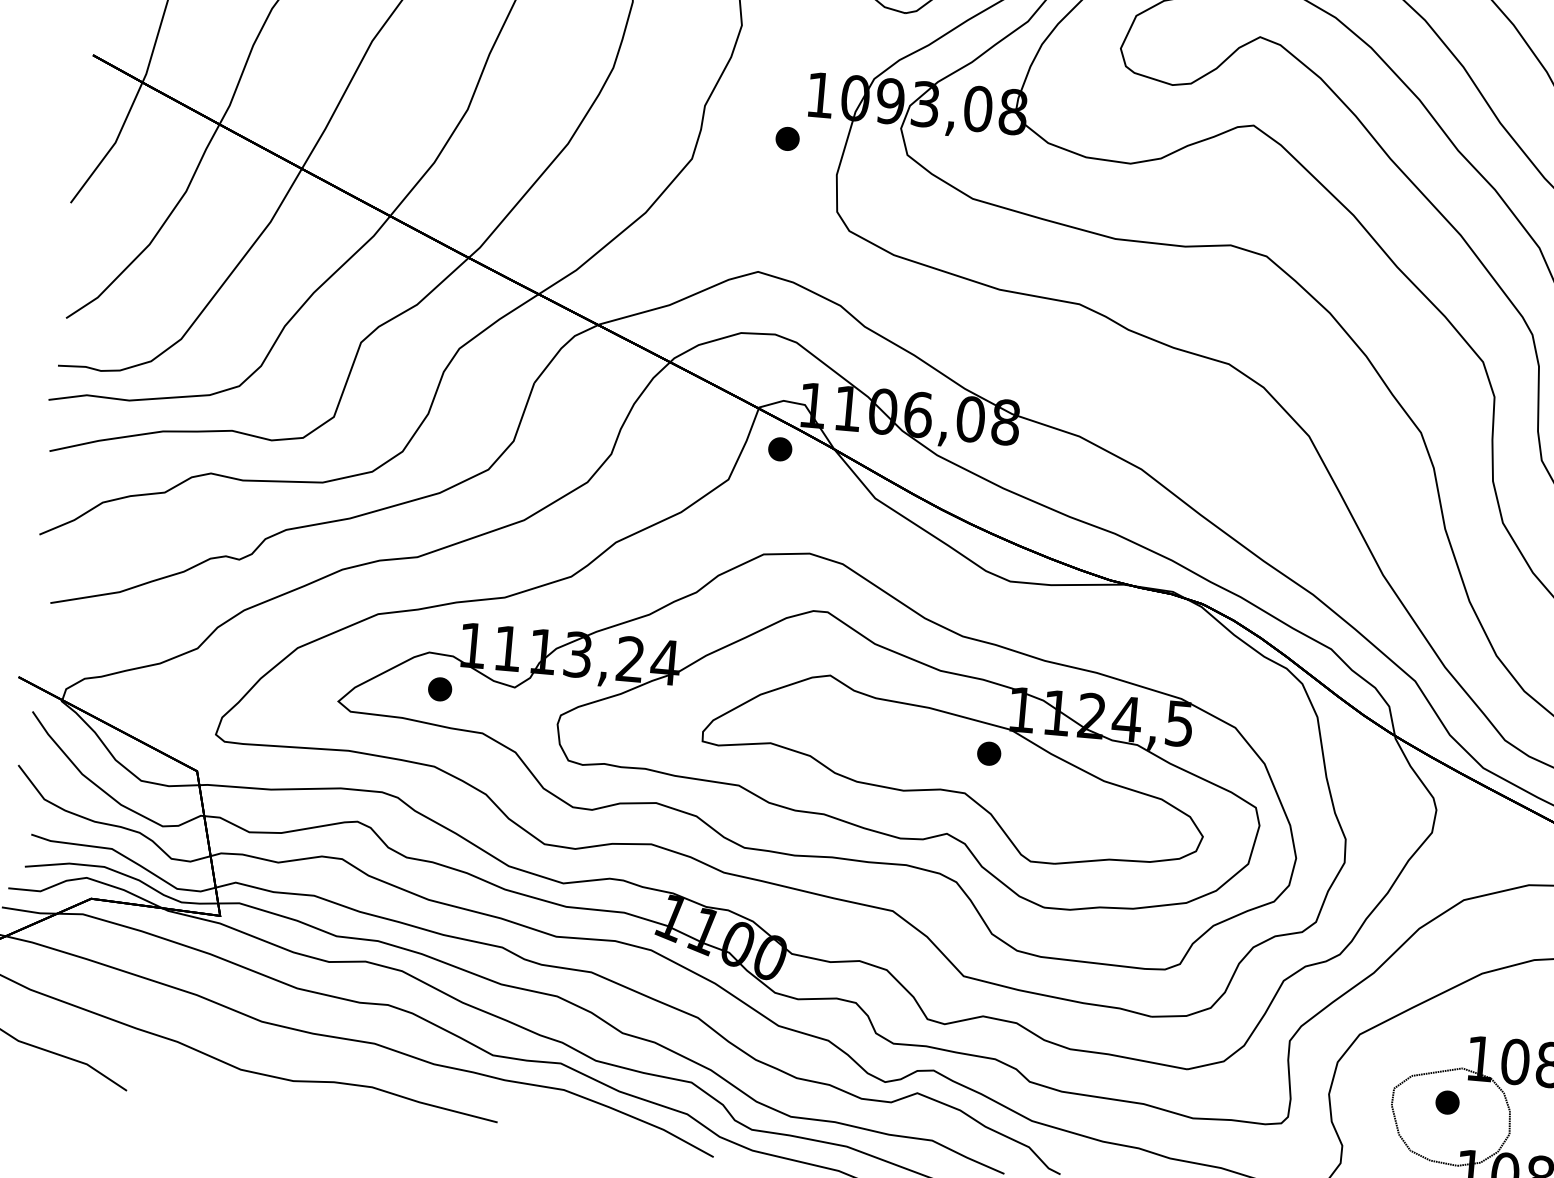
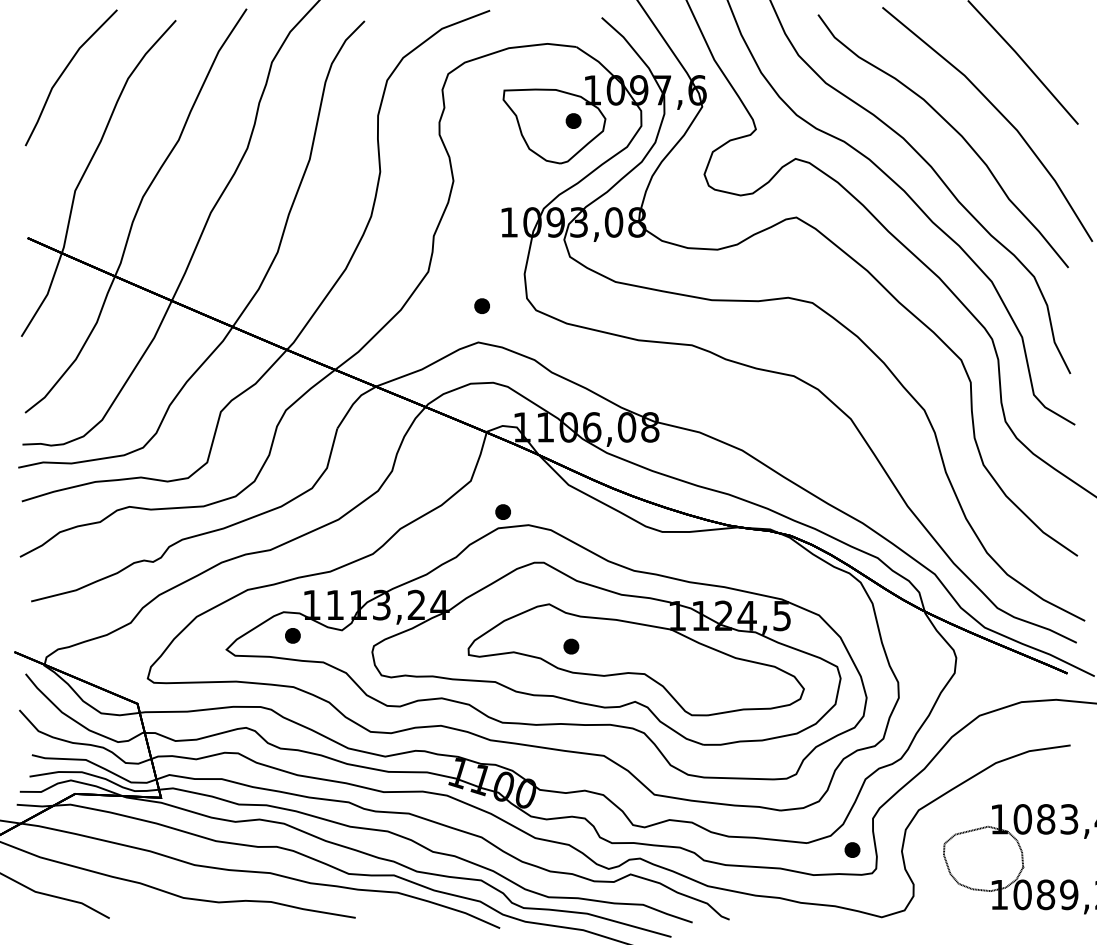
part: (786, 137) -> (481, 305), moved
part: (779, 448) -> (502, 511), moved
part: (989, 753) -> (571, 646), moved
part: (1447, 1101) -> (852, 849), moved

